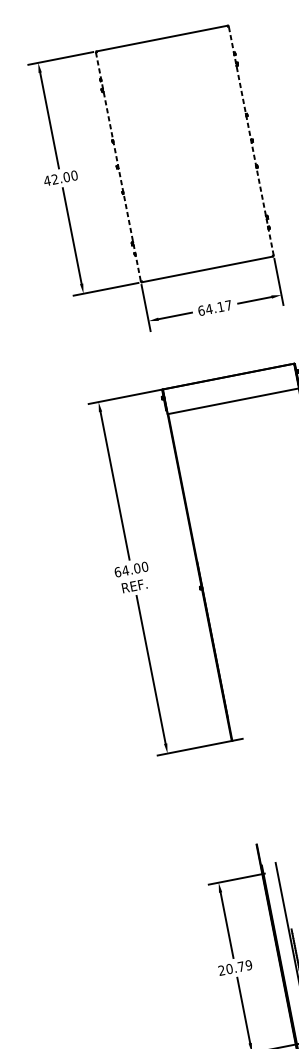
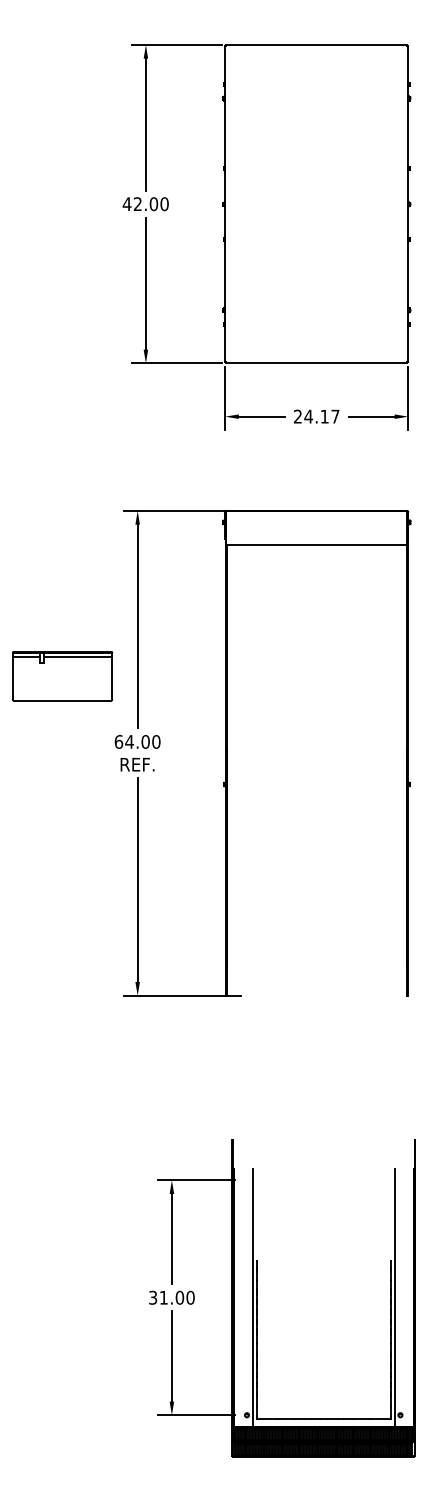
line: (251, 140) -> (408, 203), dashed -> solid
line: (118, 167) -> (225, 204), dashed -> solid
text: (201, 310) -> (297, 416), 64.17 -> 24.17
part: (67, 532) -> (62, 676), added
text: (235, 967) -> (171, 1297), 20.79 -> 31.00

